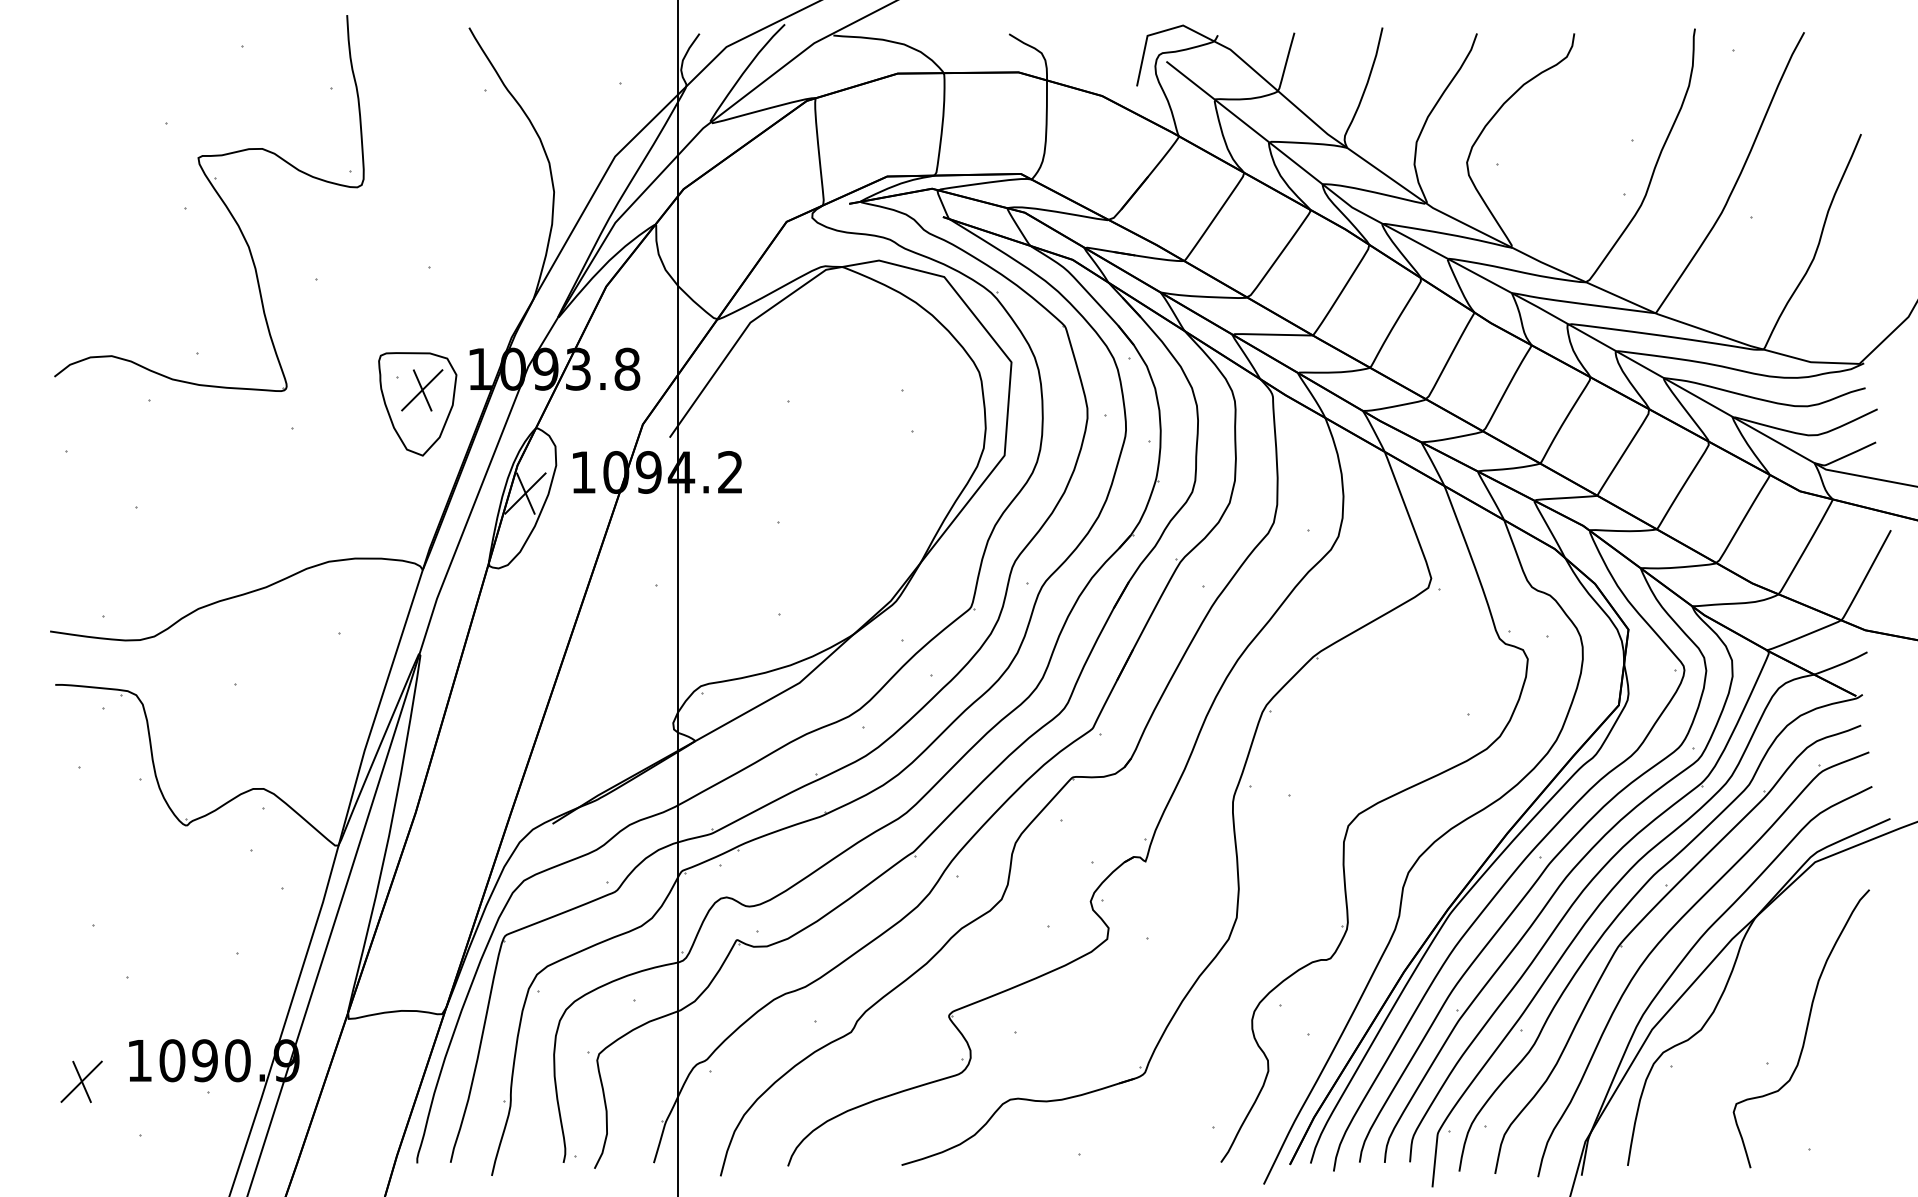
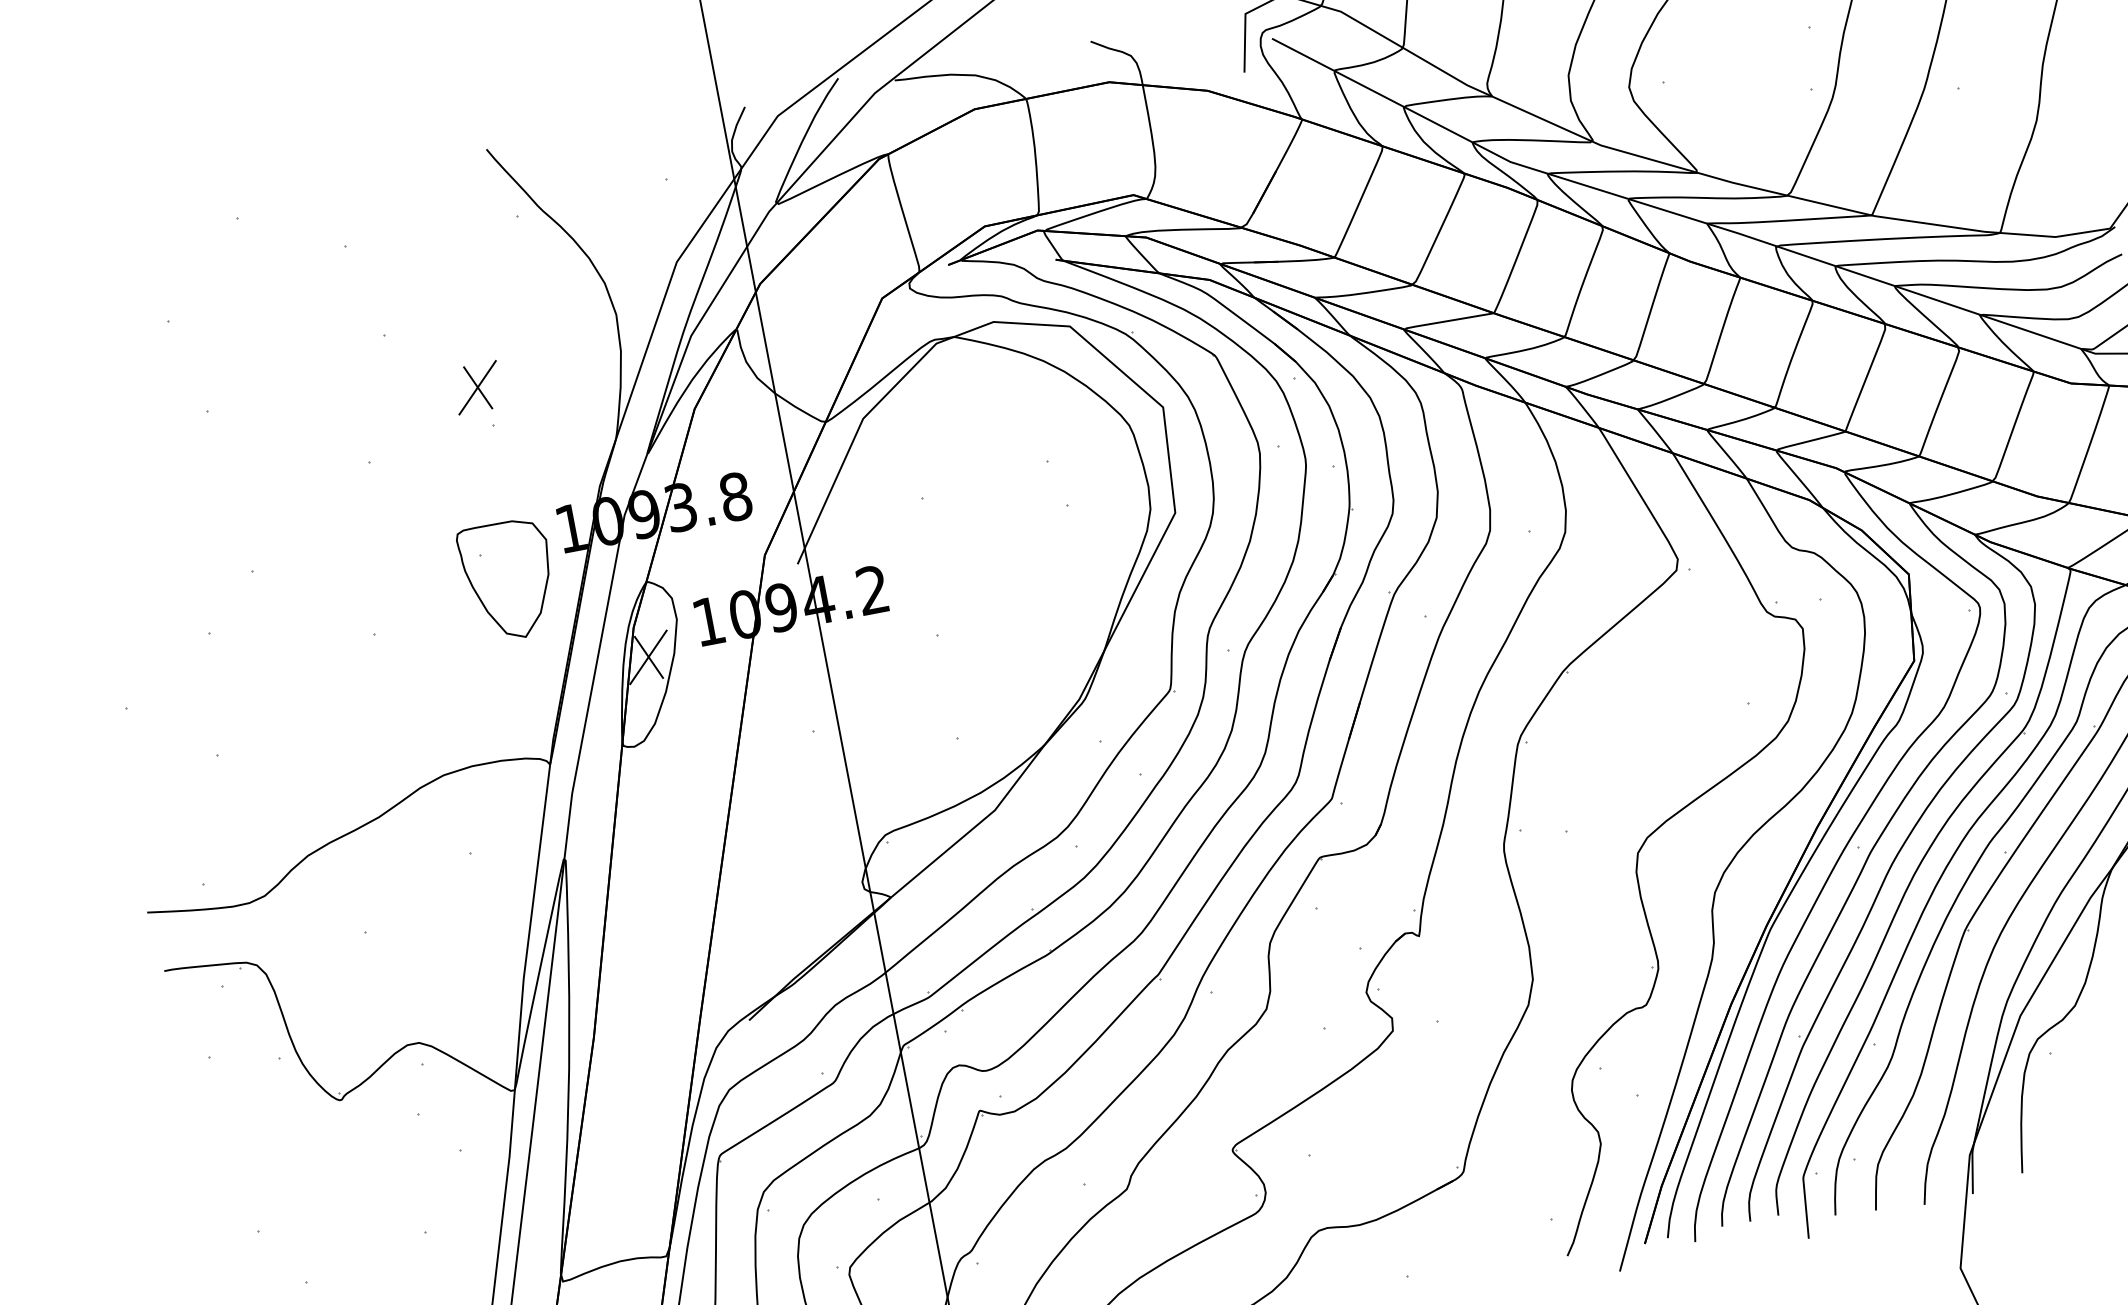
part: (219, 198) -> (244, 393), removed
part: (422, 390) -> (477, 387), moved

